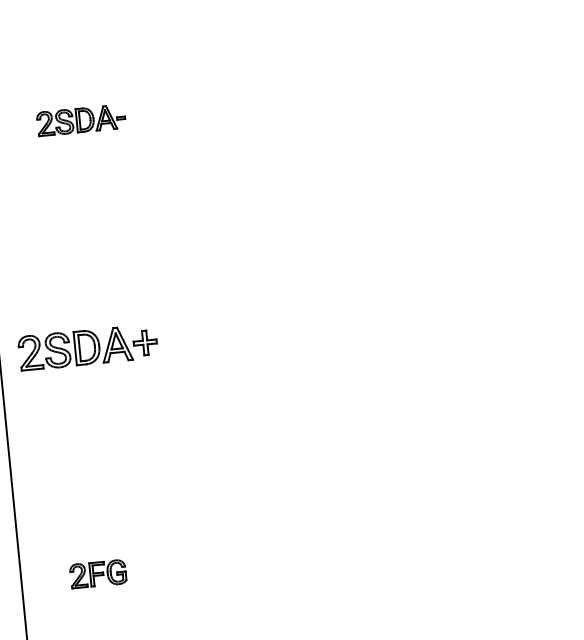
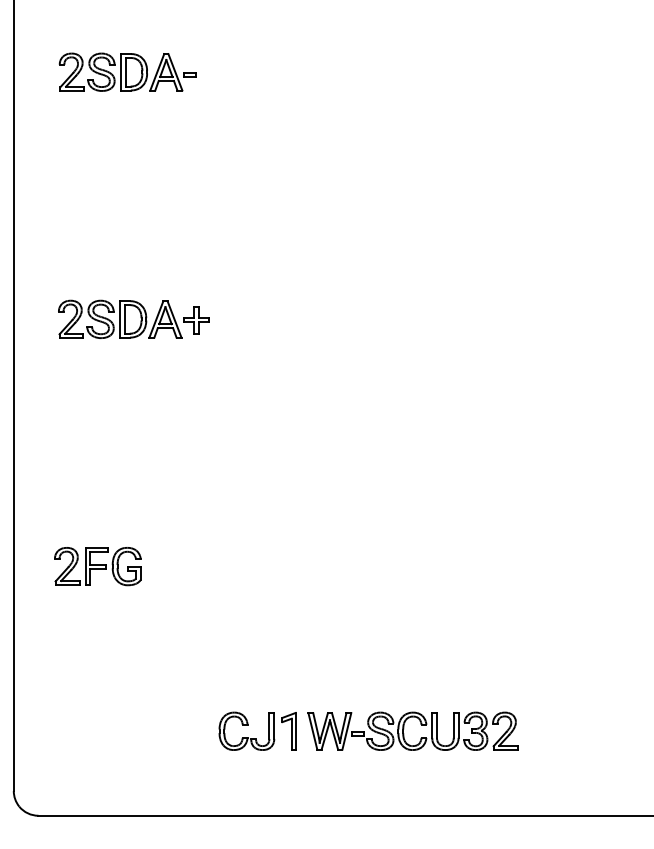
part: (80, 119) -> (127, 71), size x1.43
part: (87, 346) -> (133, 318), moved
part: (97, 574) -> (97, 566), size x1.43

